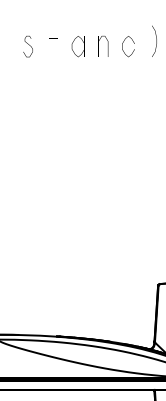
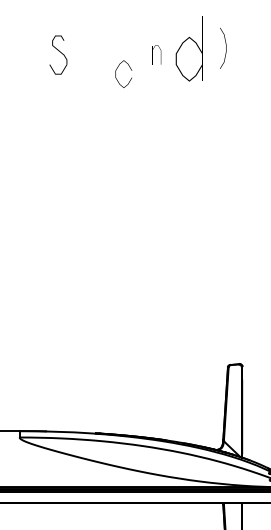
part: (128, 41) -> (189, 48), size x1.6
part: (72, 43) -> (116, 70), moved
part: (28, 46) -> (58, 55), size x1.4
part: (103, 46) -> (156, 54), size x0.7

